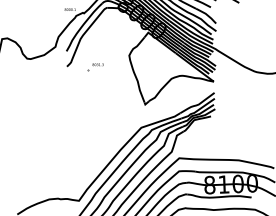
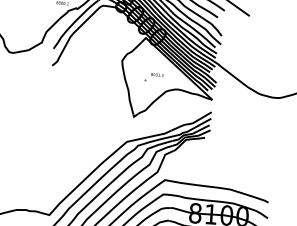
part: (95, 67) -> (154, 77), moved

